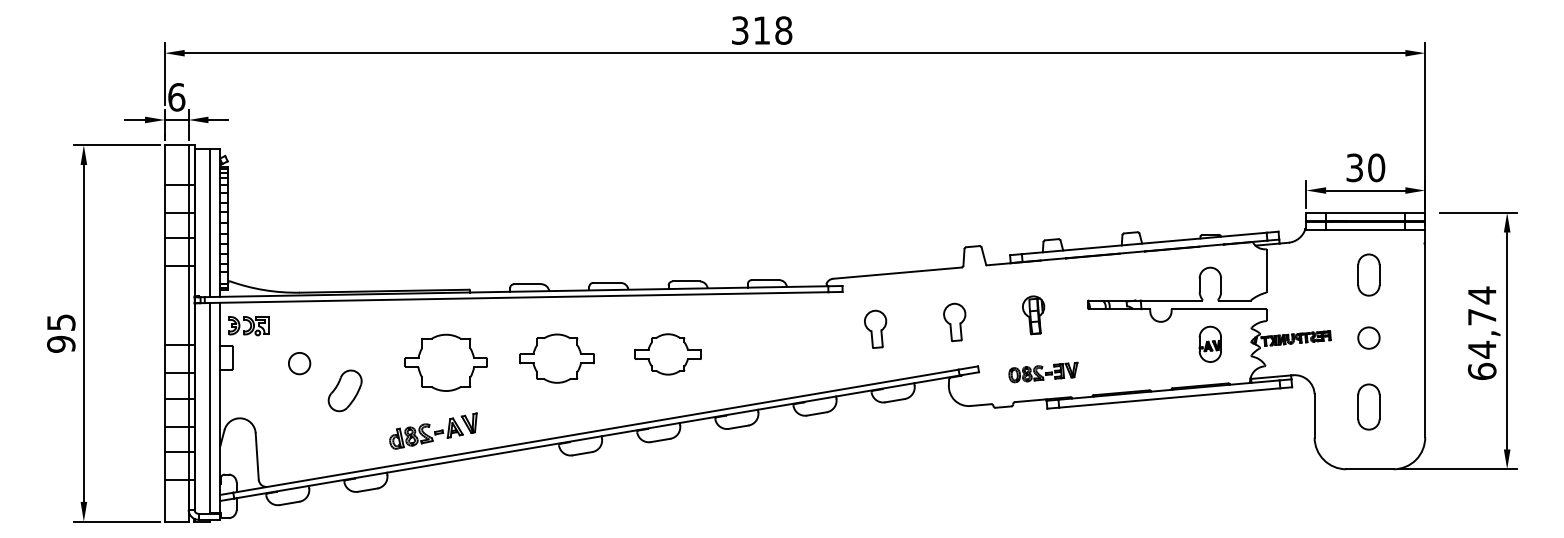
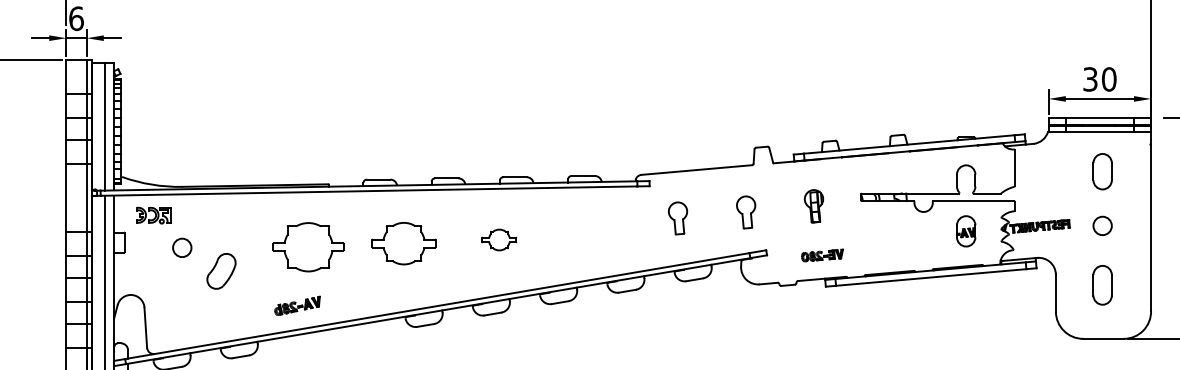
part: (248, 326) -> (153, 215), moved
part: (667, 354) -> (498, 240), size x0.6
part: (1043, 372) -> (822, 255), size x0.7
part: (433, 430) -> (297, 305), size x0.6

